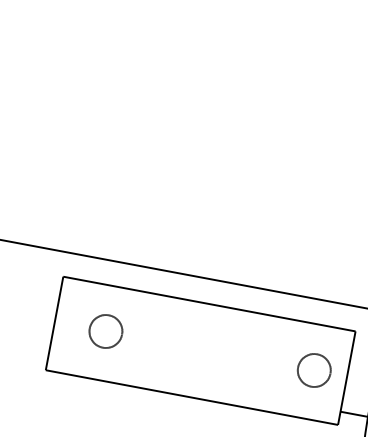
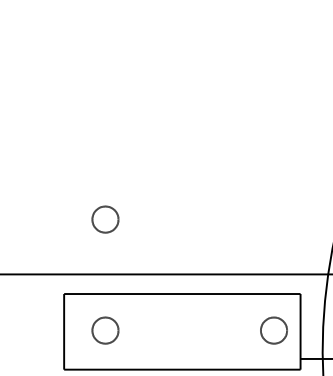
part: (131, 194) -> (105, 219), added

